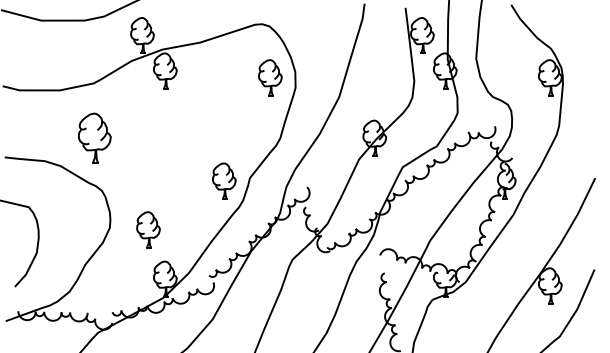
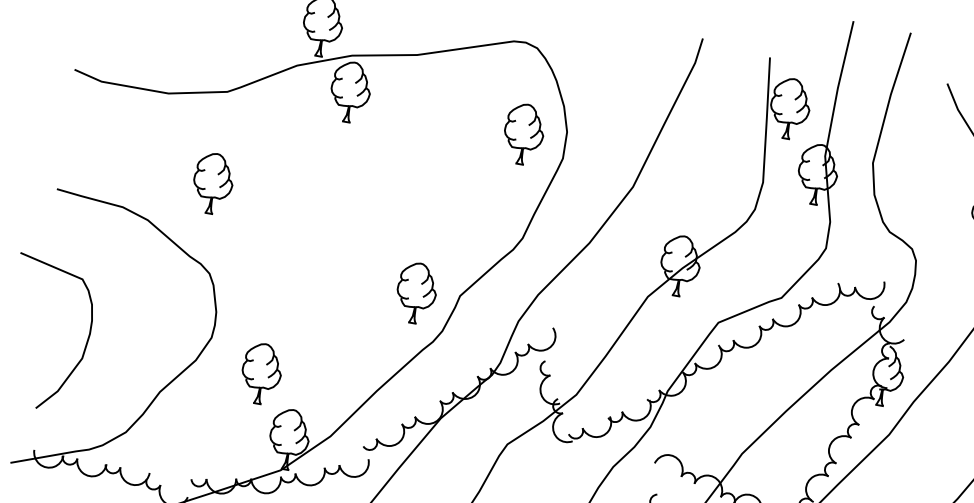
part: (94, 137) -> (212, 182), size x0.71
part: (148, 229) -> (261, 373), moved

